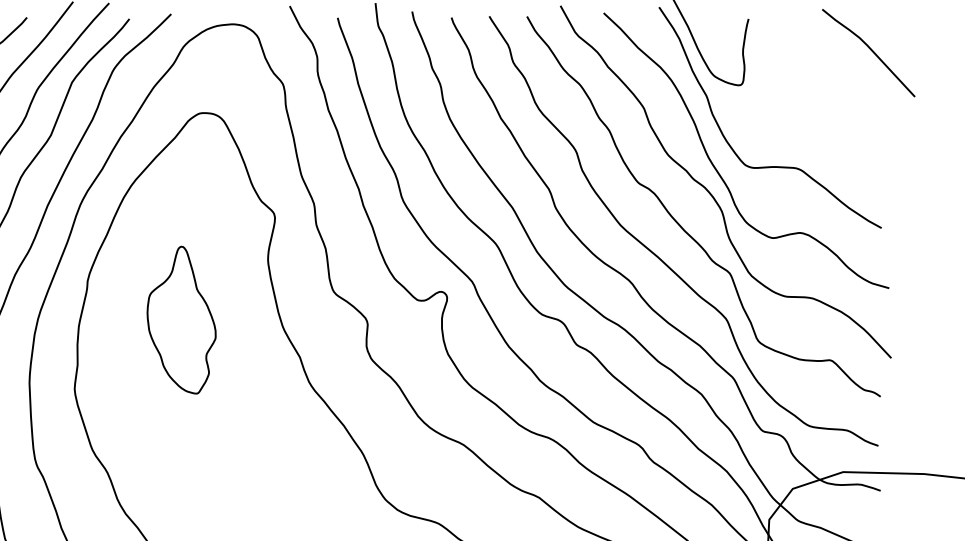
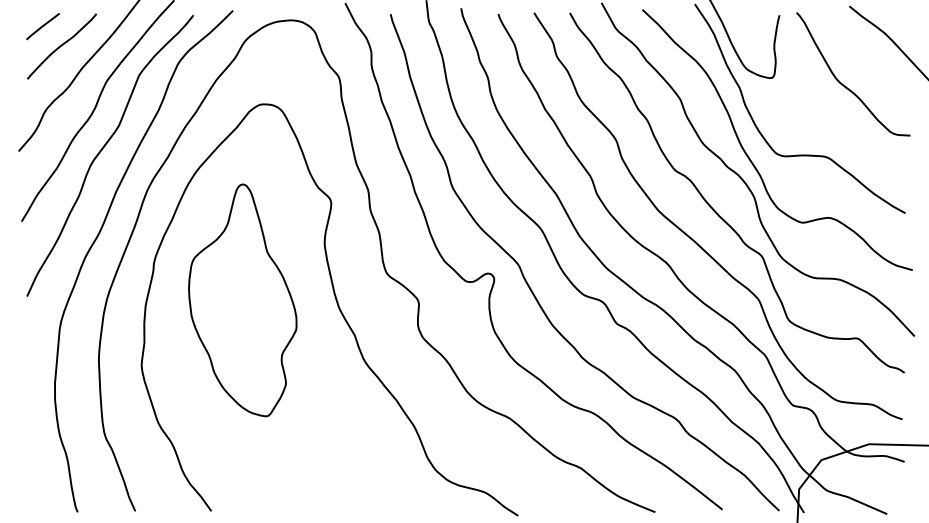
curve: (818, 93) -> (845, 85), added
part: (181, 320) -> (242, 300), size x1.67

